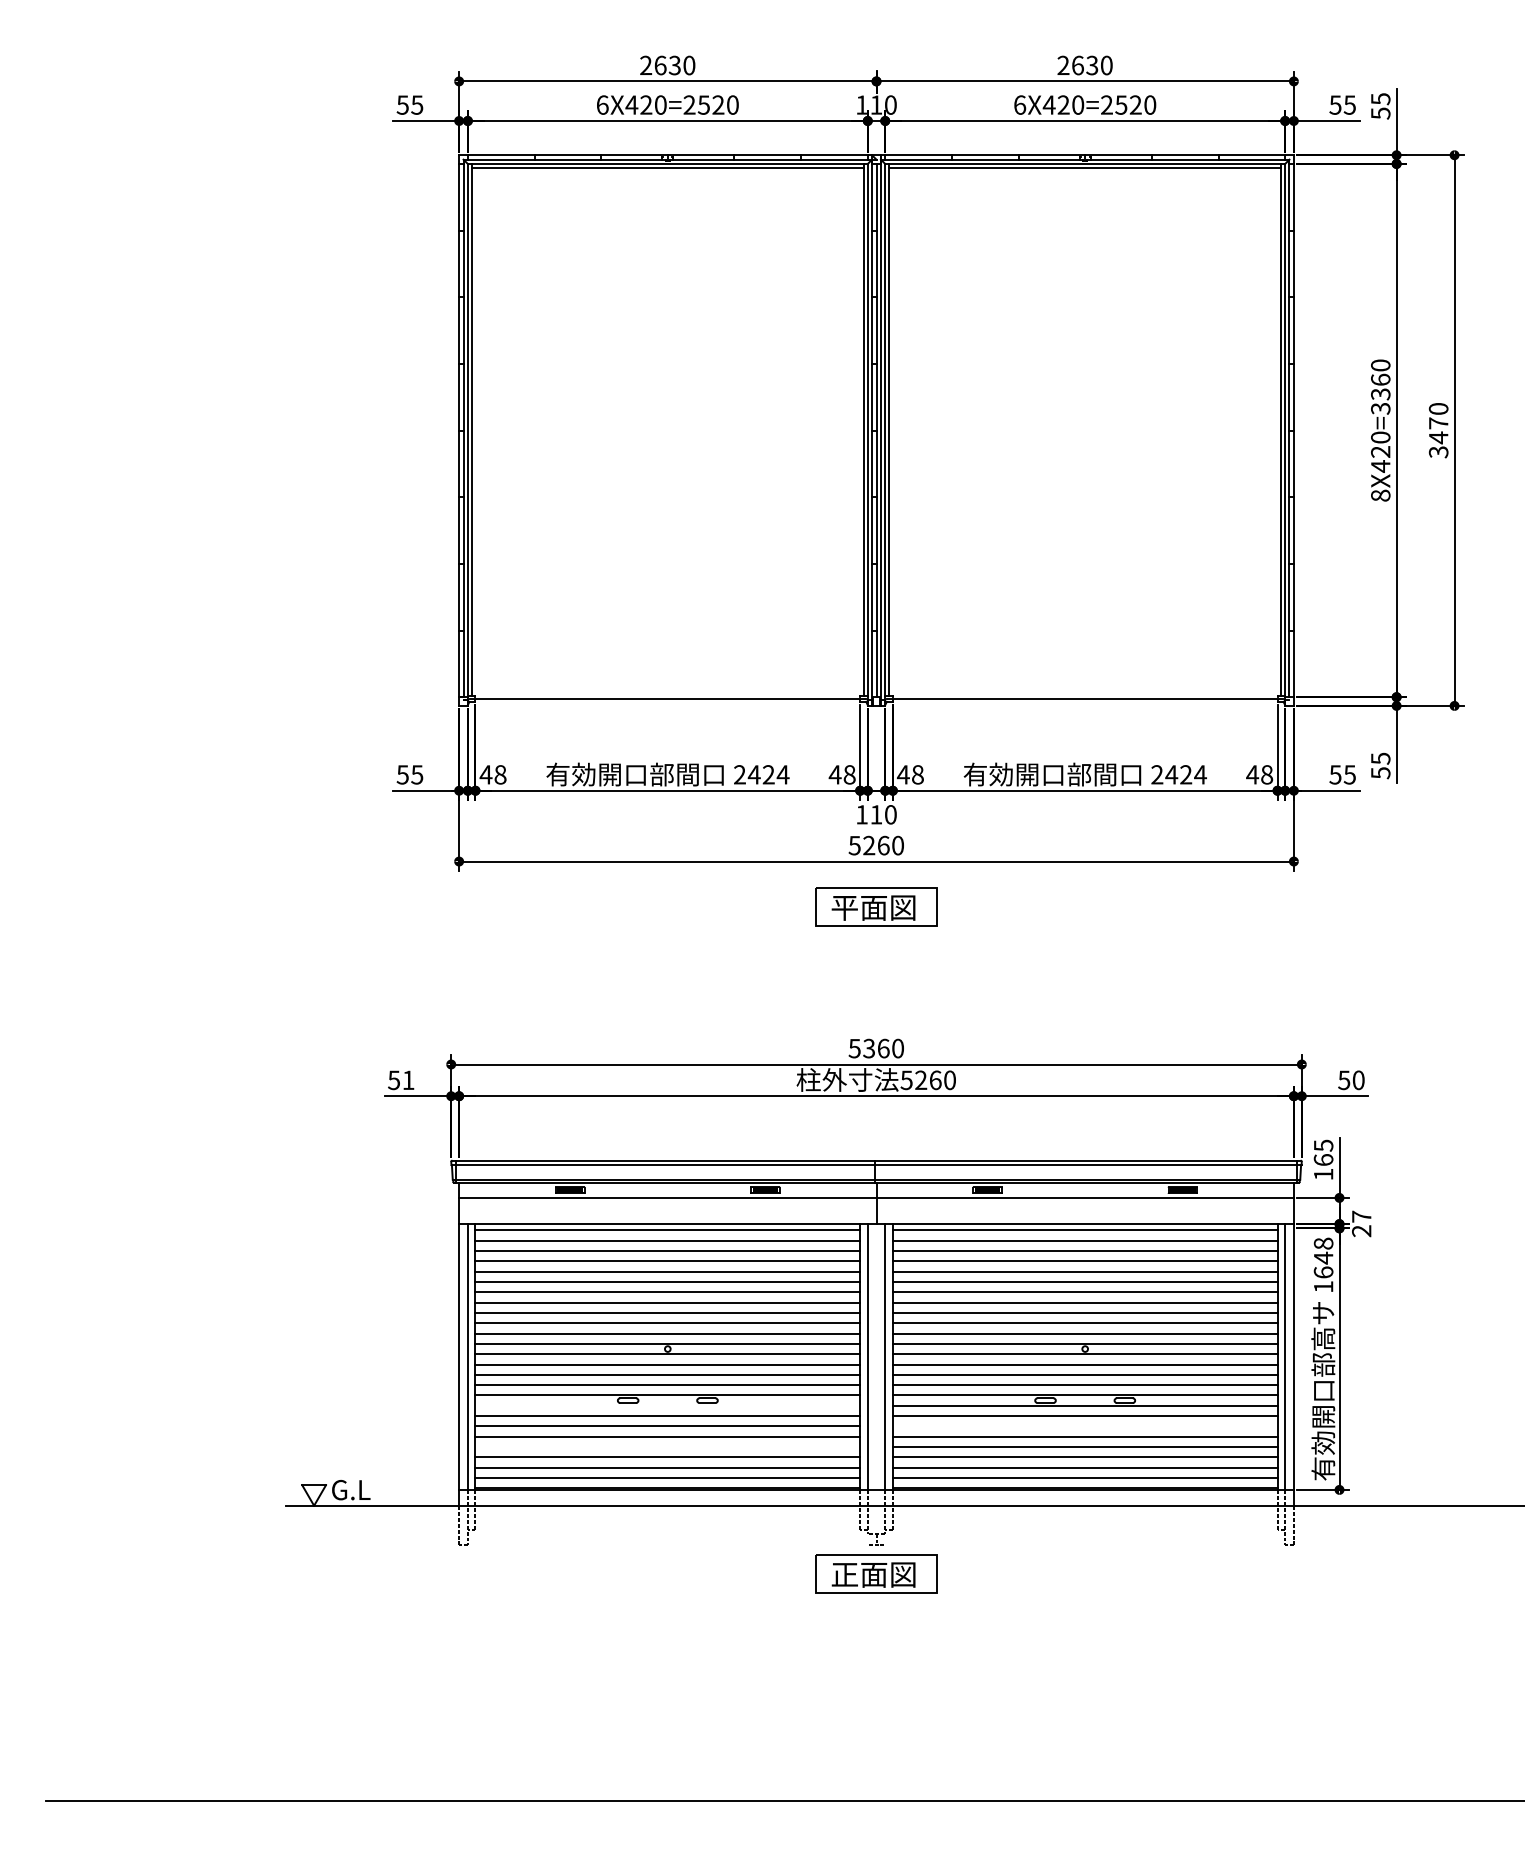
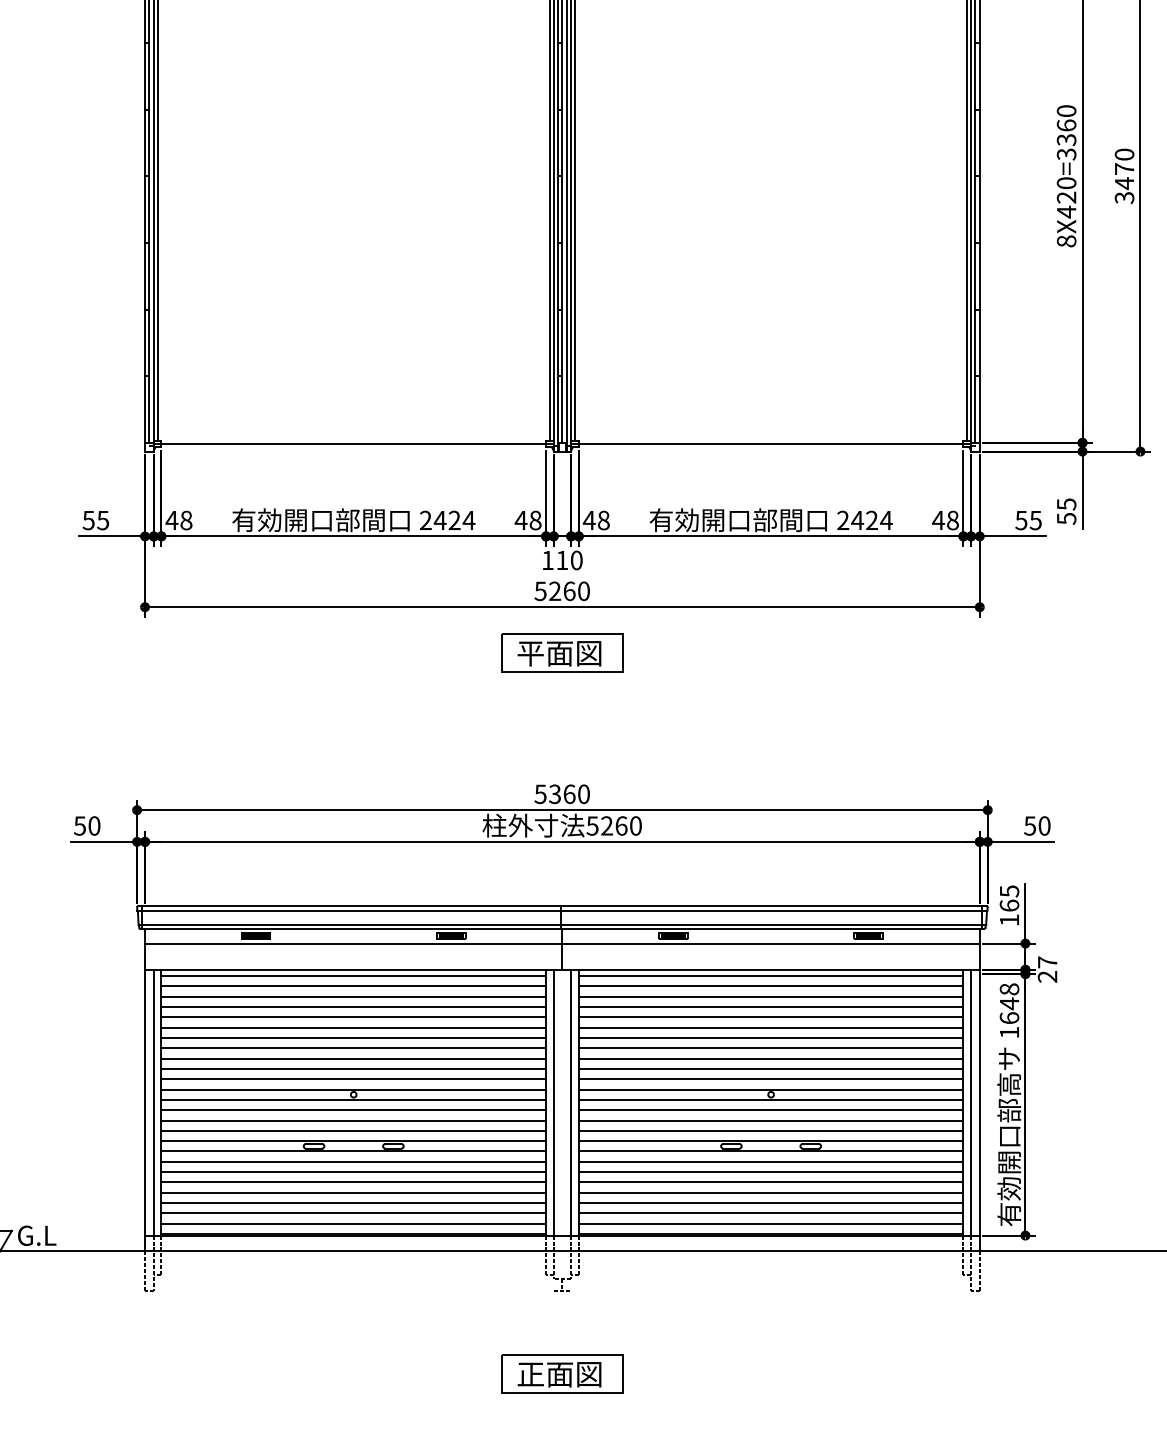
text: (408, 1080) -> (94, 826), 51 -> 50
line: (667, 1405) -> (353, 1151), added
line: (1084, 1426) -> (770, 1172), added
line: (667, 1447) -> (353, 1193), added
part: (876, 1573) -> (562, 1373), moved

